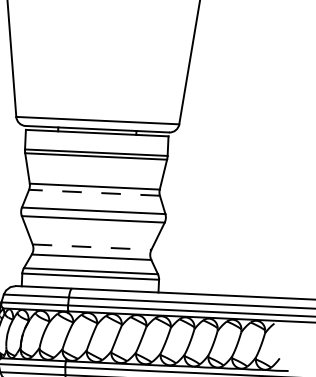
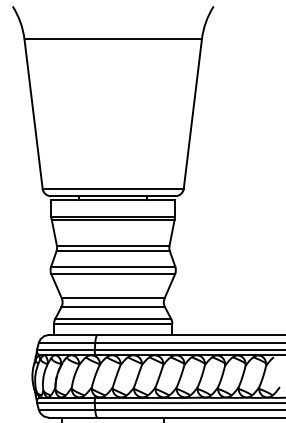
line: (94, 193) -> (113, 251), dashed -> solid
line: (92, 247) -> (113, 298), dashed -> solid

